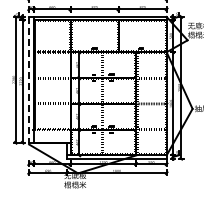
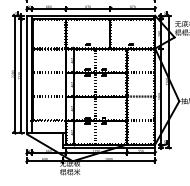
line: (29, 79) -> (27, 73), dashed -> solid

